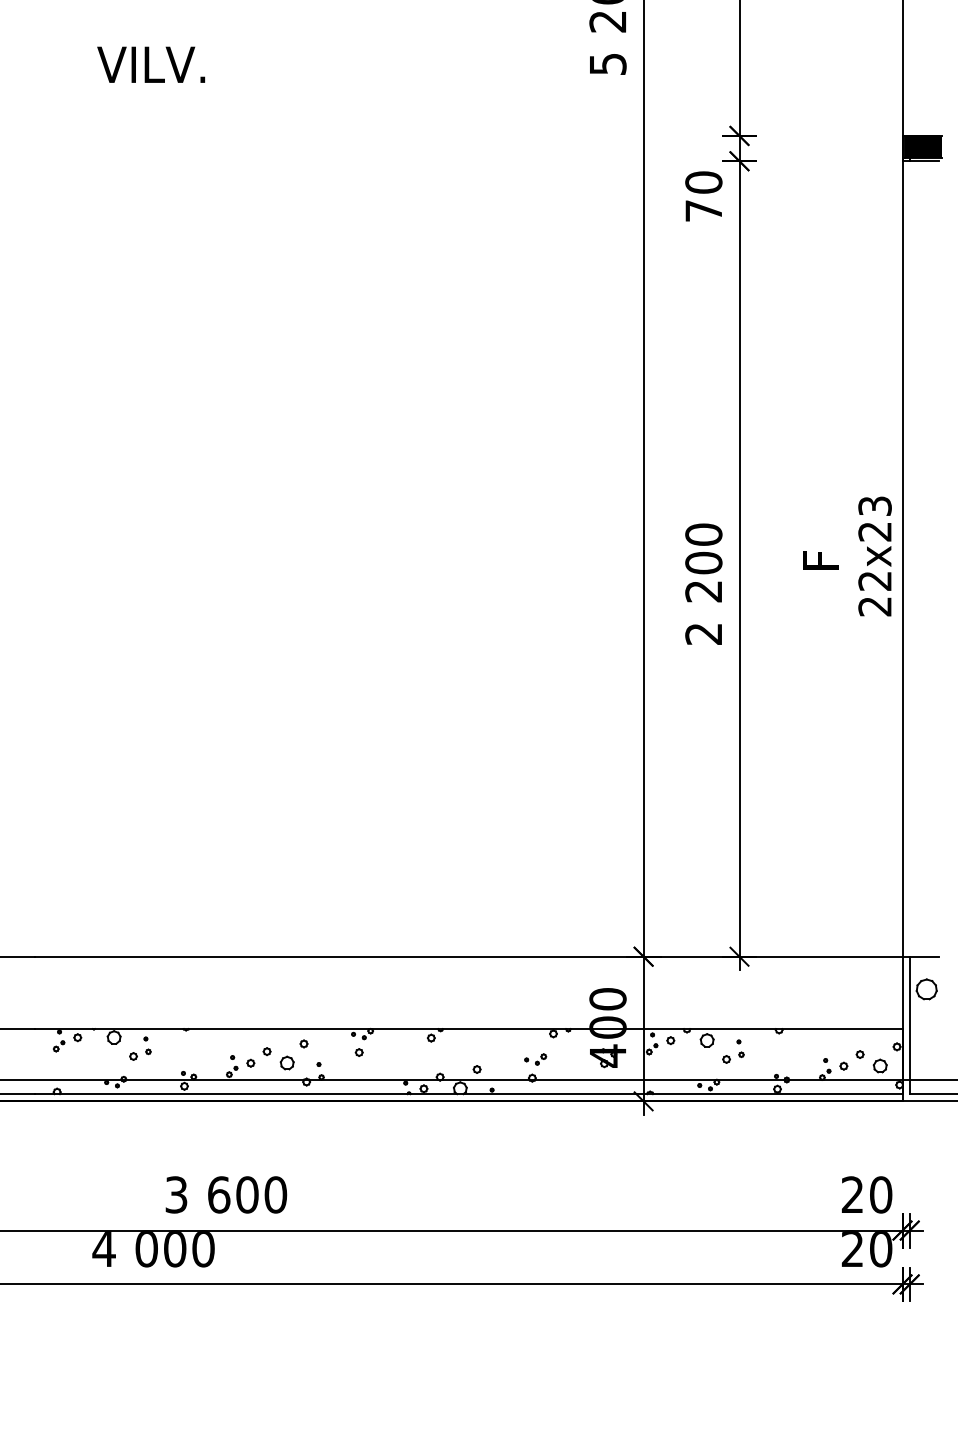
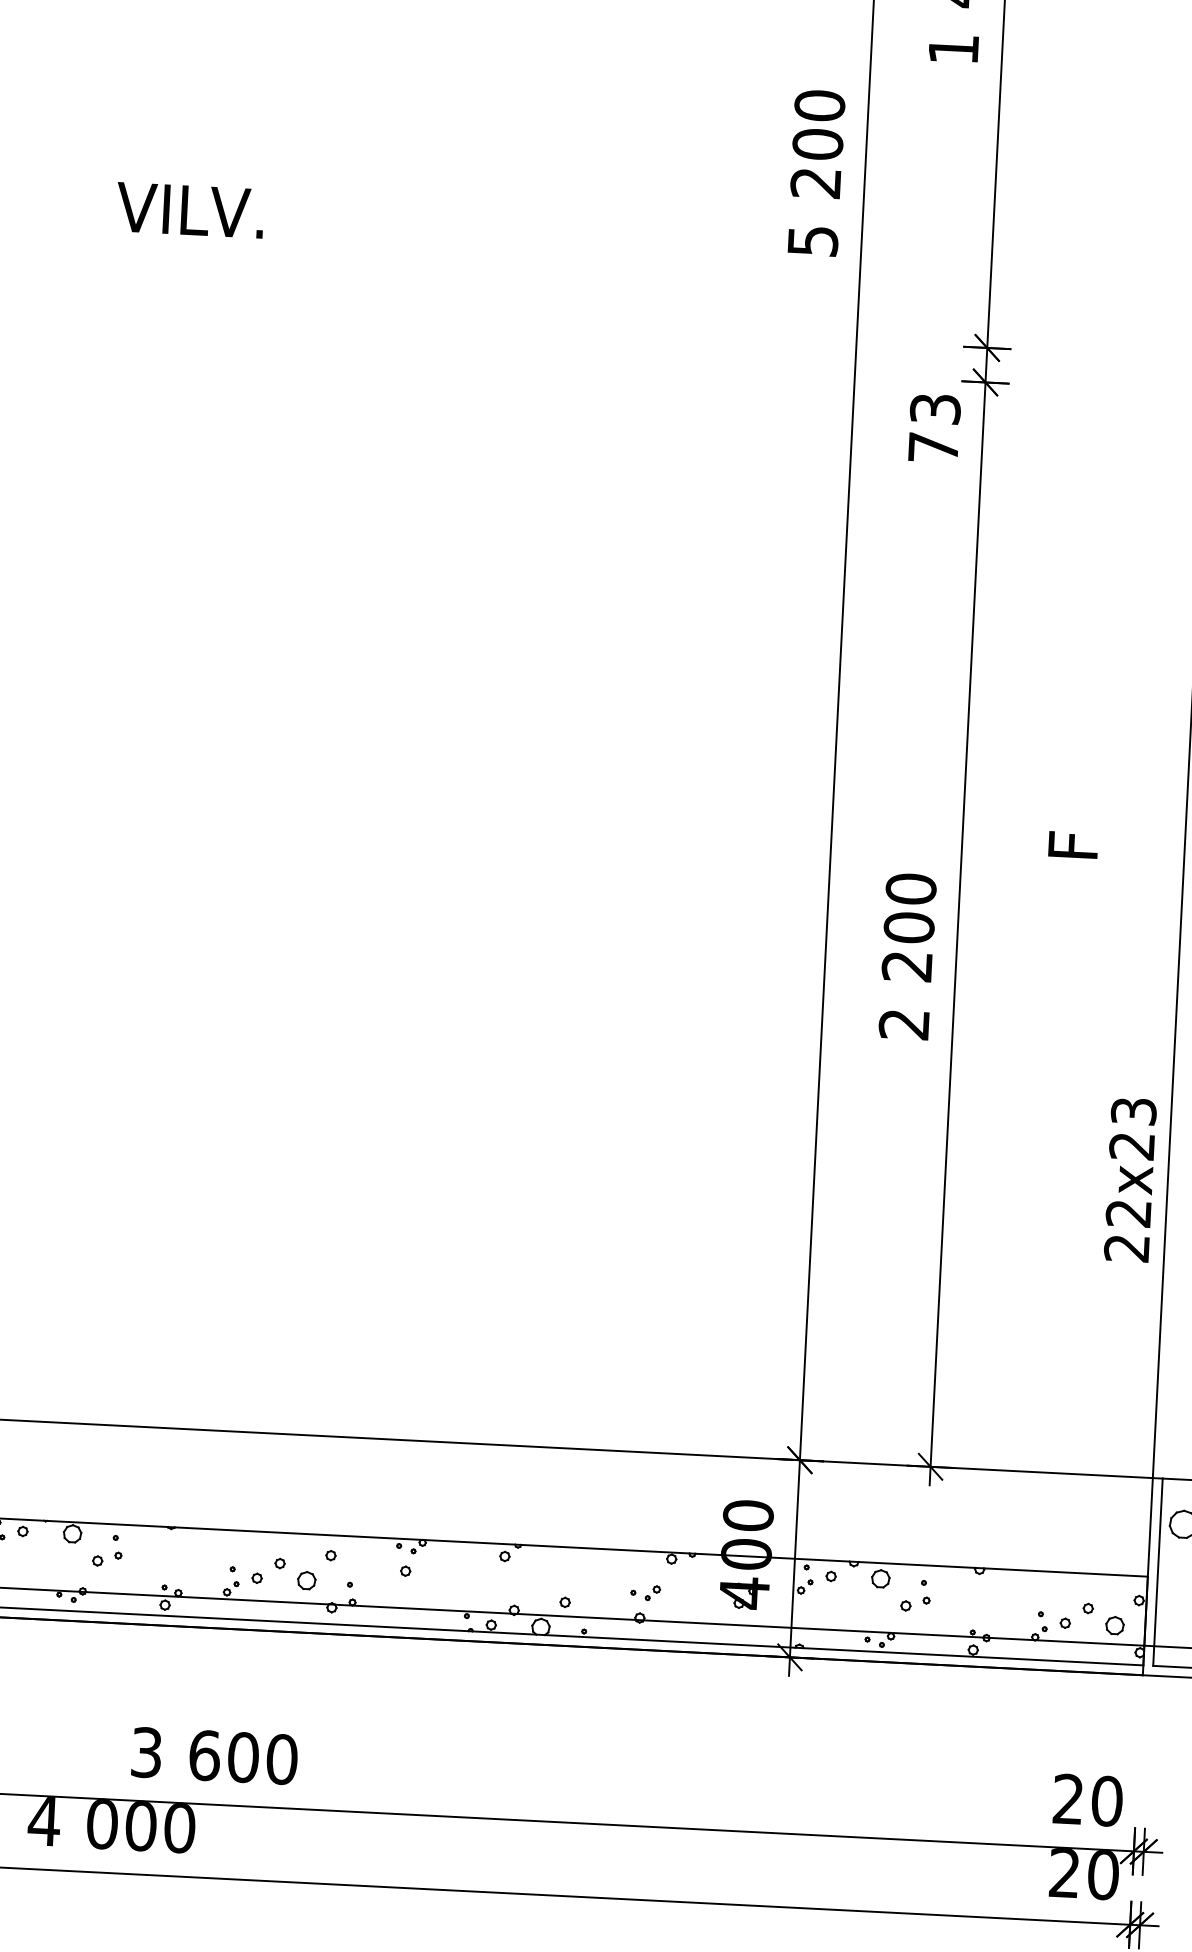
text: (703, 182) -> (934, 408), 70 -> 73
text: (874, 556) -> (1129, 1180), moved
text: (820, 560) -> (1072, 845), moved

